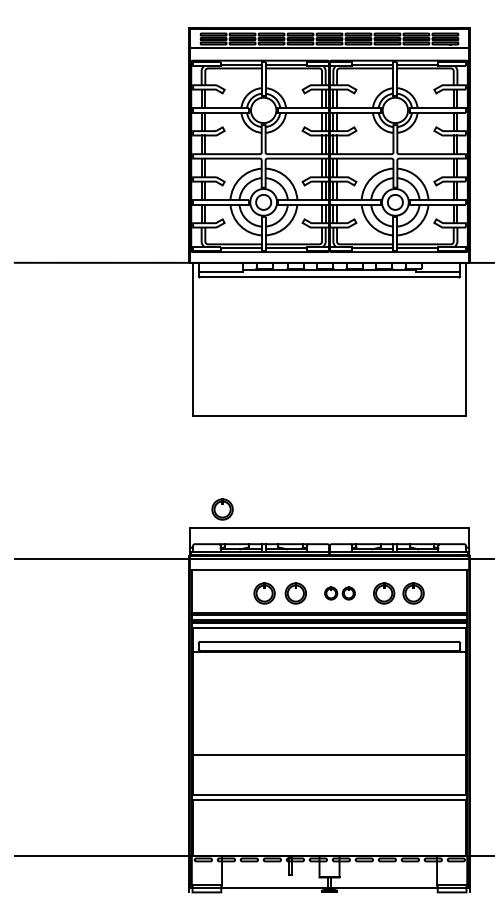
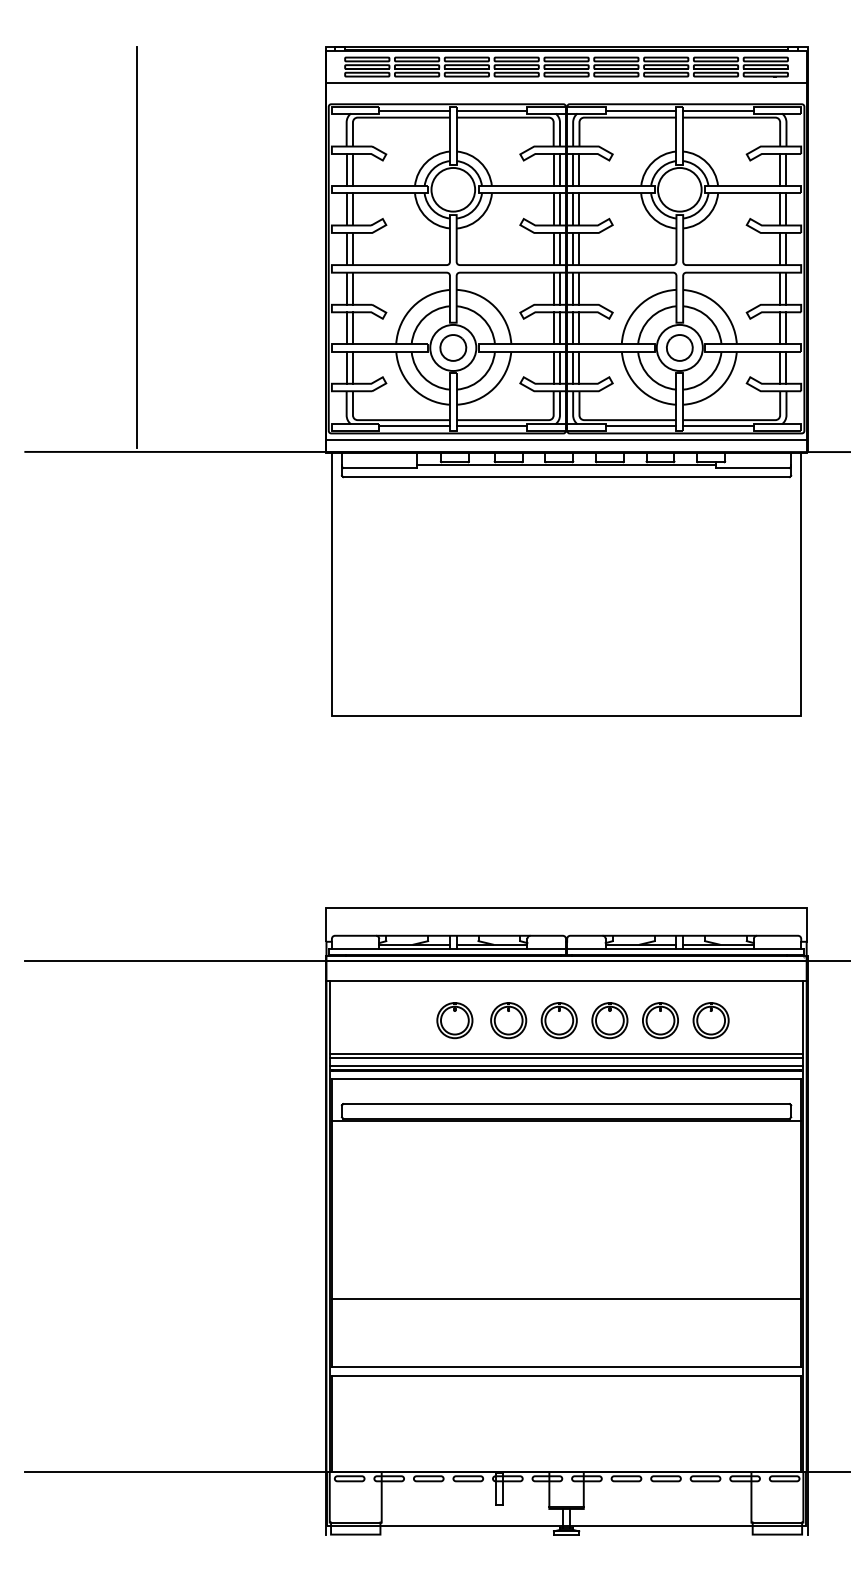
line: (79, 143) -> (136, 246), added
line: (329, 256) -> (566, 441), added
part: (222, 509) -> (382, 876), removed
part: (339, 593) -> (583, 1020), size x1.67

